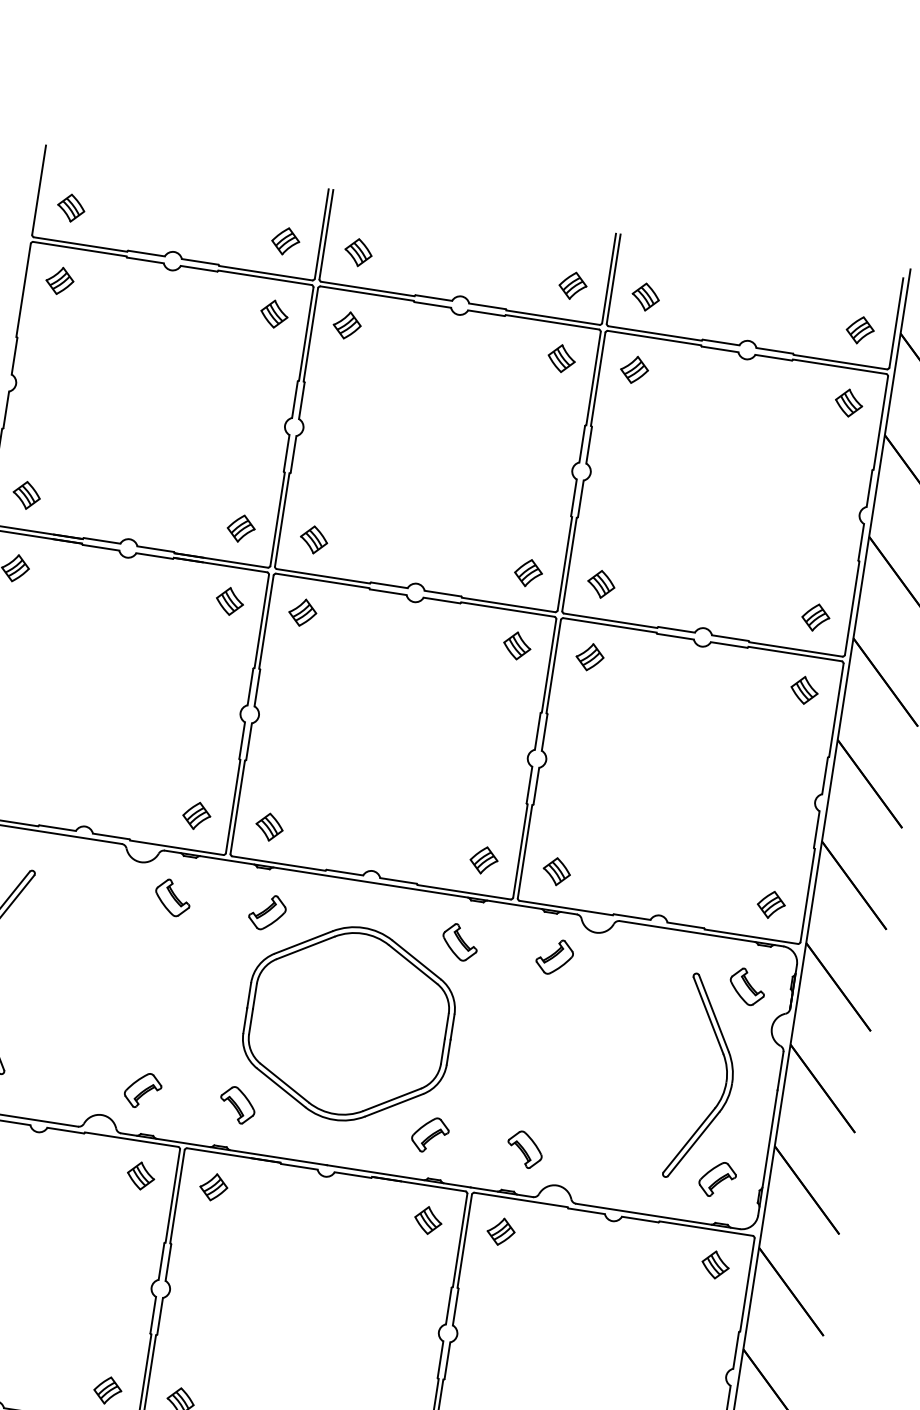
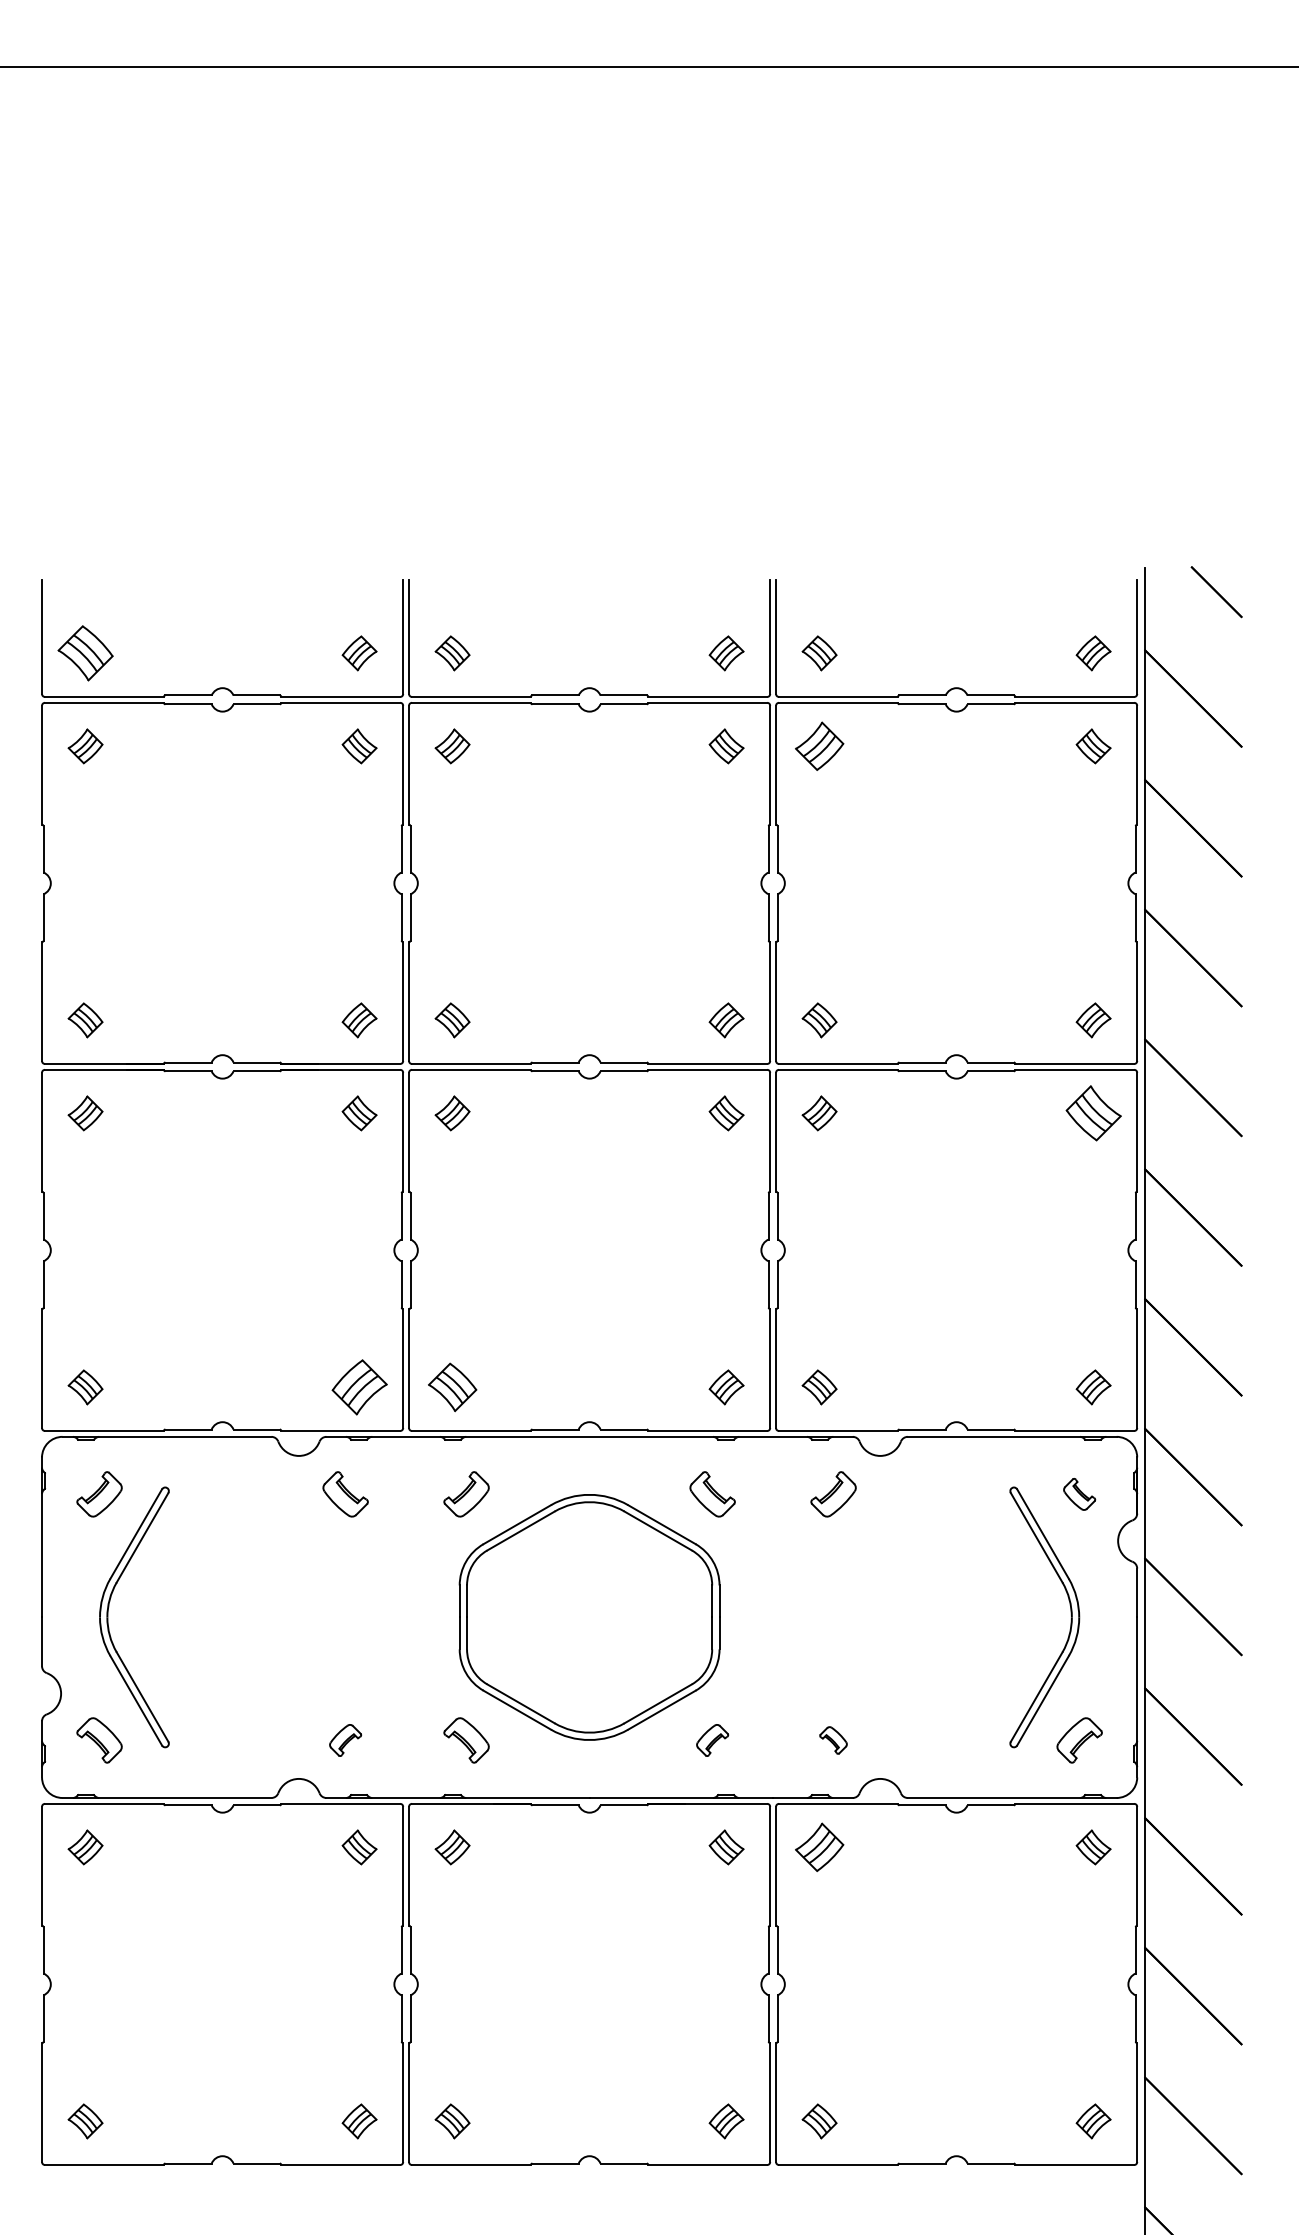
part: (71, 208) -> (85, 653), size x1.6
part: (634, 369) -> (819, 746), size x1.4
part: (804, 690) -> (1093, 1113), size x1.6
part: (196, 816) -> (359, 1387), size x1.6
part: (269, 827) -> (452, 1387), size x1.4
part: (747, 987) -> (1079, 1494), size x0.7
part: (142, 1090) -> (345, 1740), size x0.7
part: (430, 1135) -> (712, 1740), size x0.7
part: (524, 1149) -> (833, 1740), size x0.6
part: (501, 1231) -> (819, 1847), size x1.4

